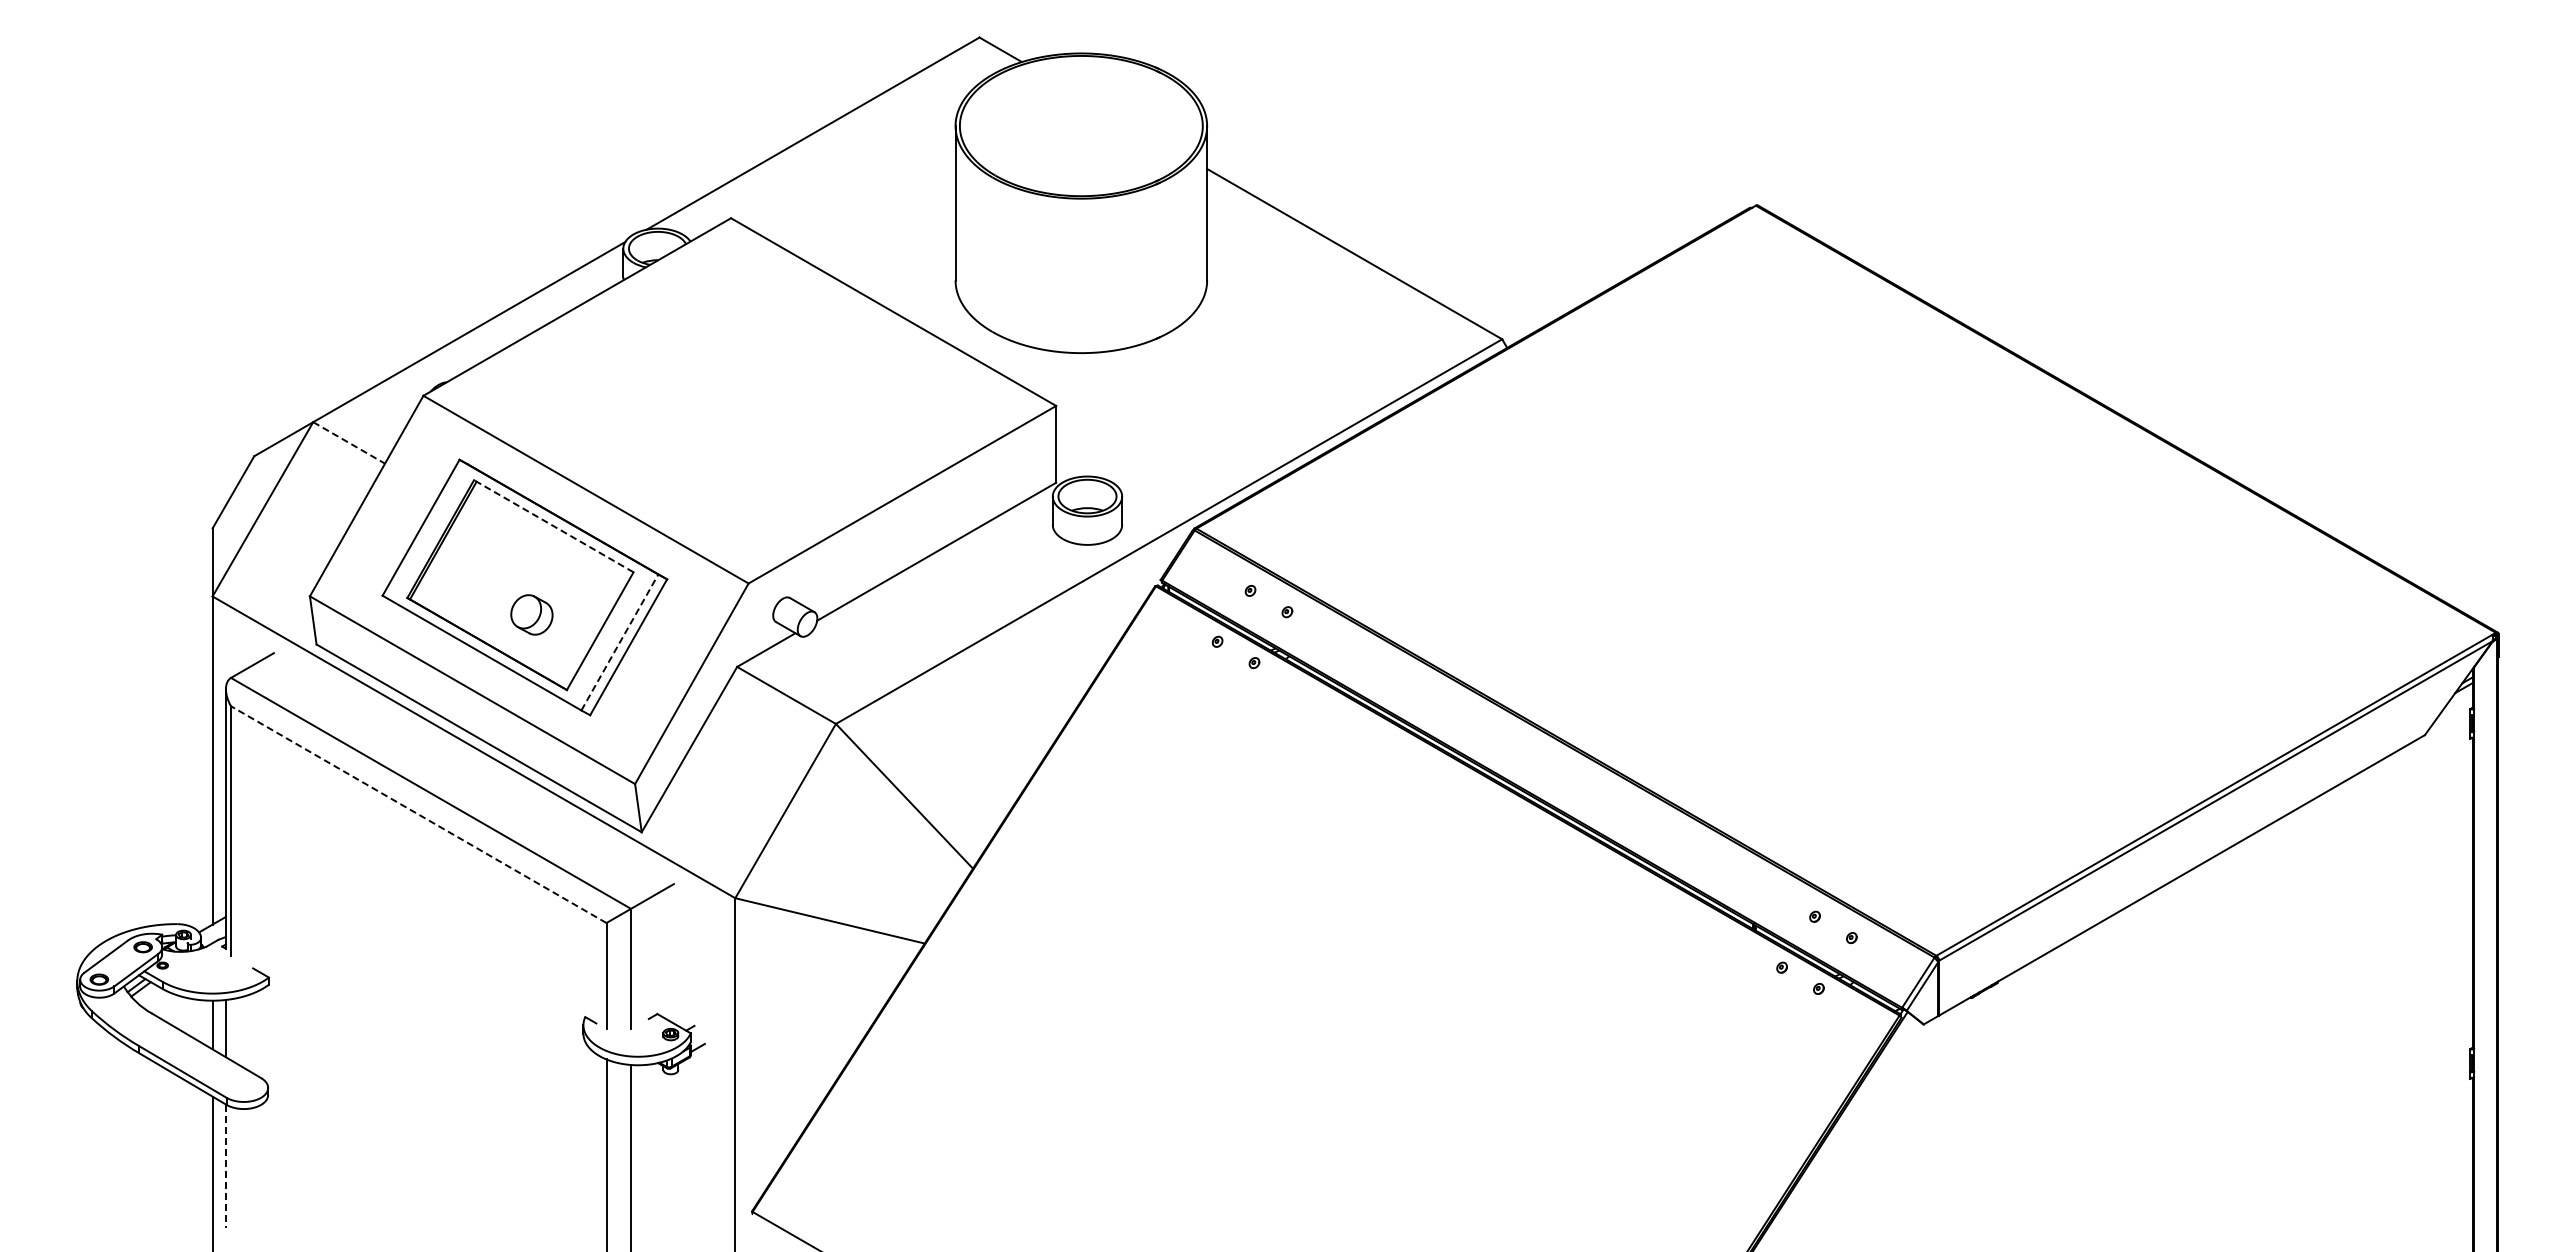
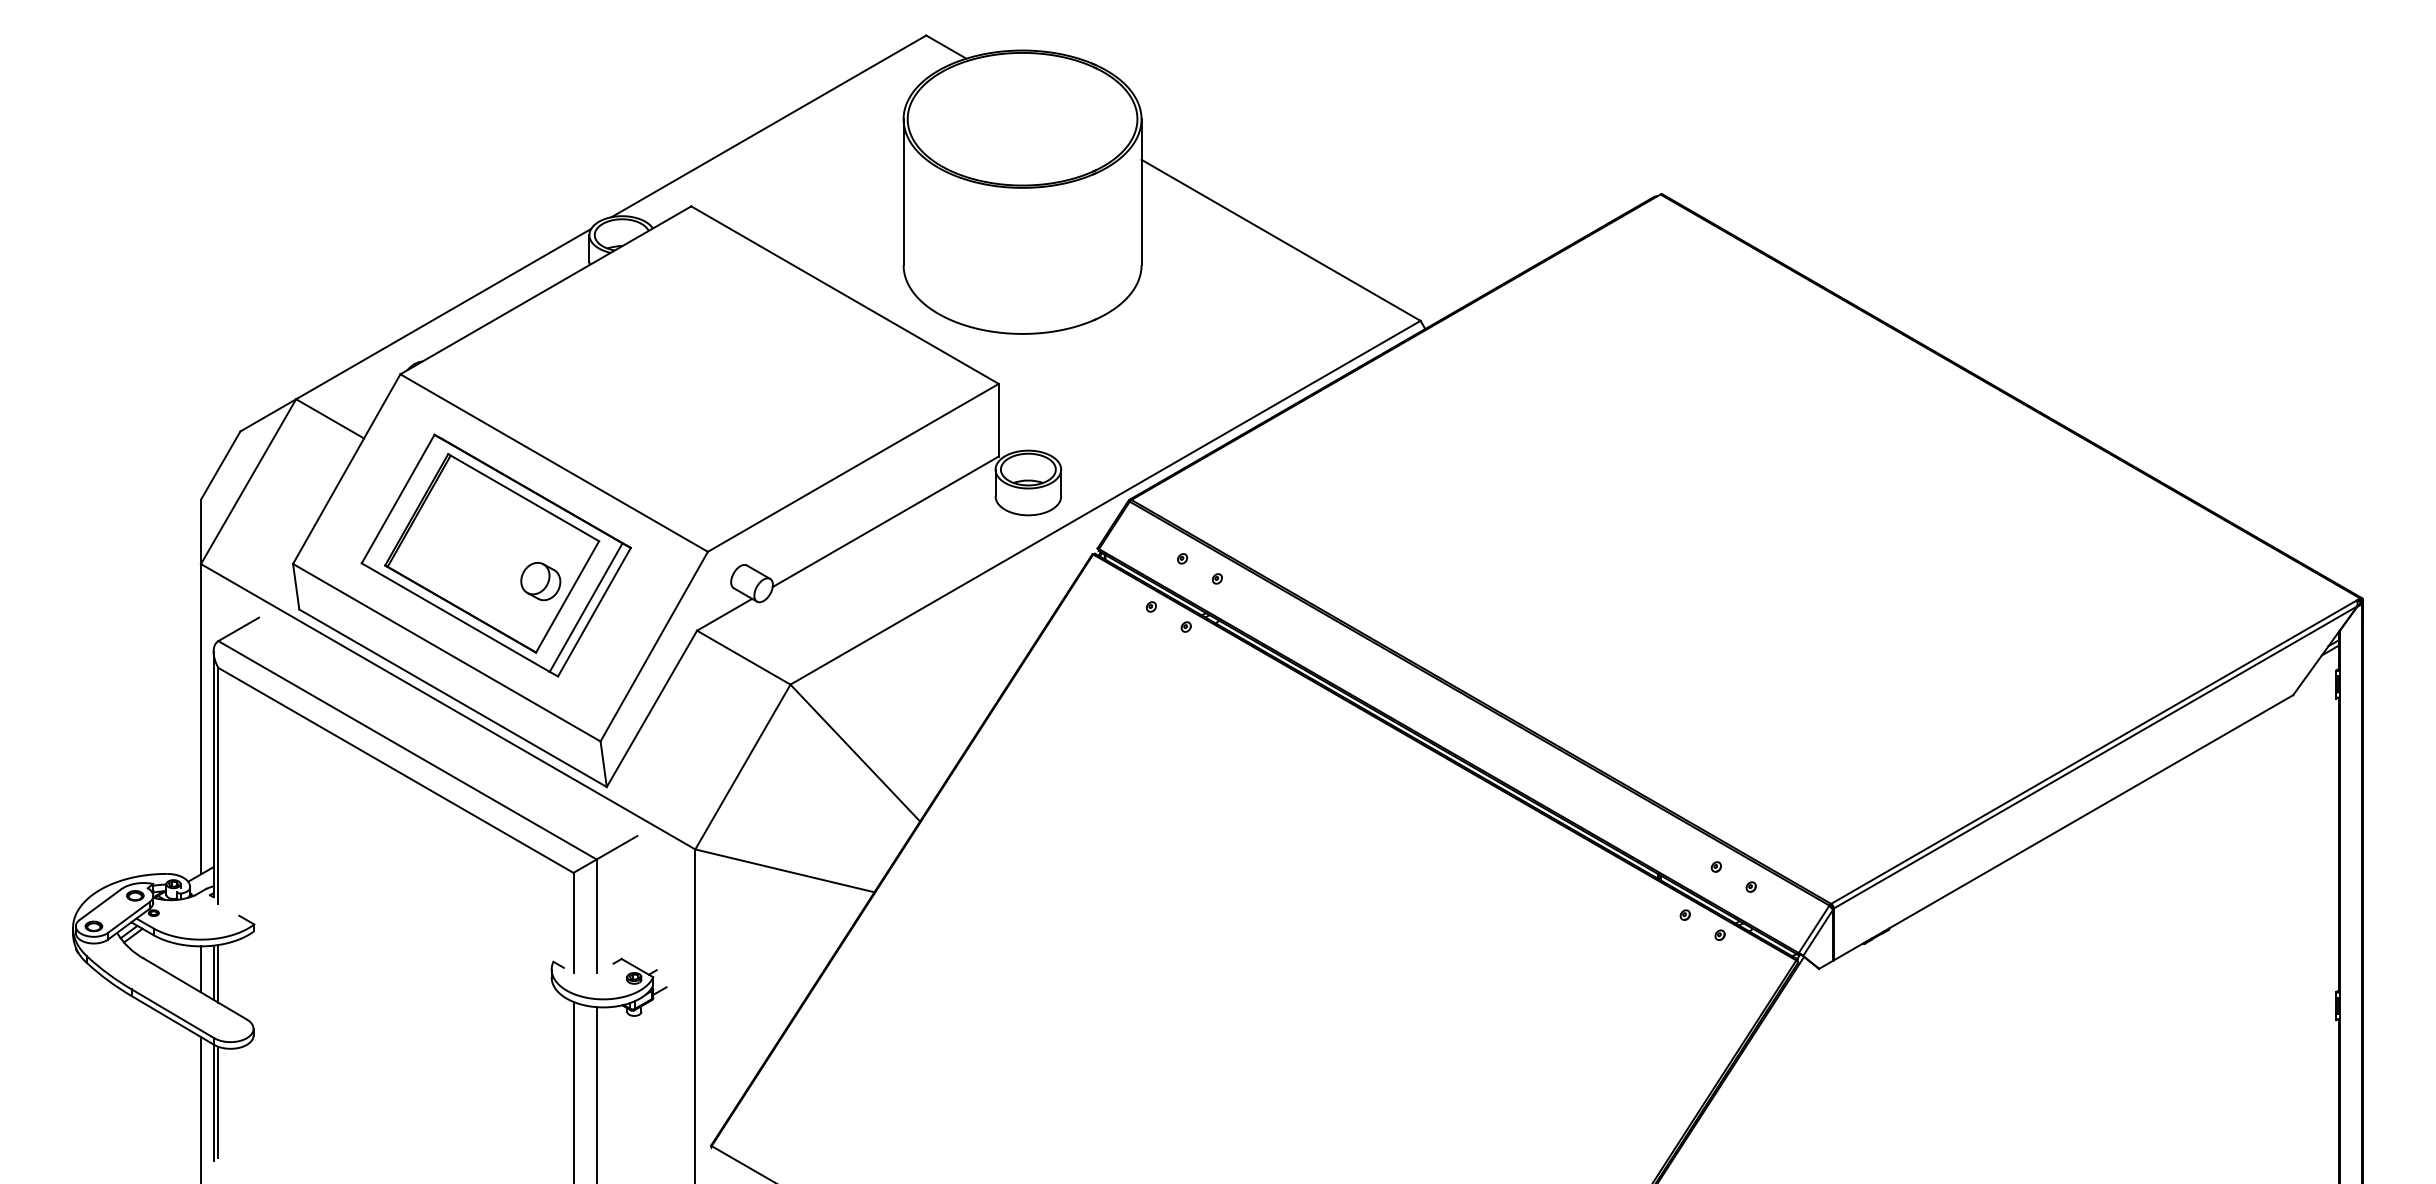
line: (349, 443) -> (330, 419), dashed -> solid
line: (553, 526) -> (523, 497), dashed -> solid
part: (531, 614) -> (540, 581), moved
line: (620, 642) -> (586, 607), dashed -> solid
line: (418, 814) -> (395, 770), dashed -> solid
line: (231, 1029) -> (218, 973), added
line: (231, 1165) -> (218, 1102), added
line: (225, 1166) -> (213, 1103), dashed -> solid

